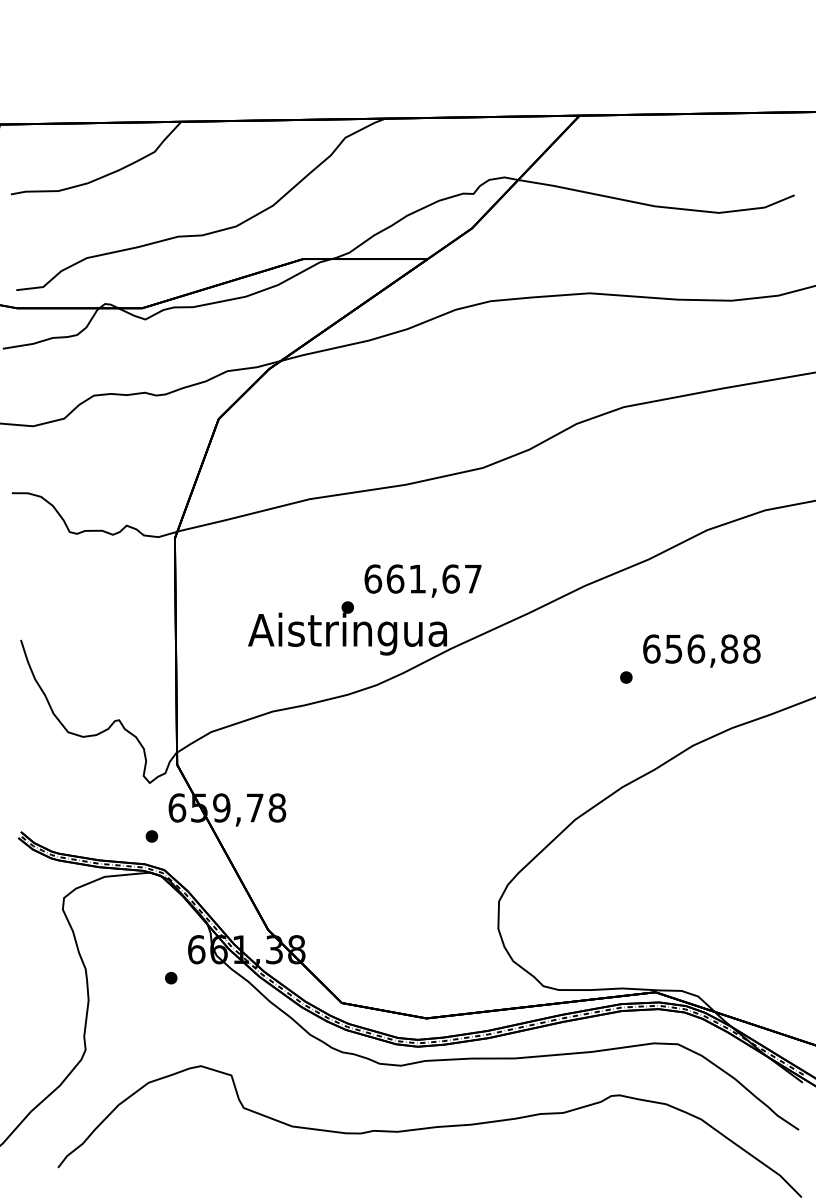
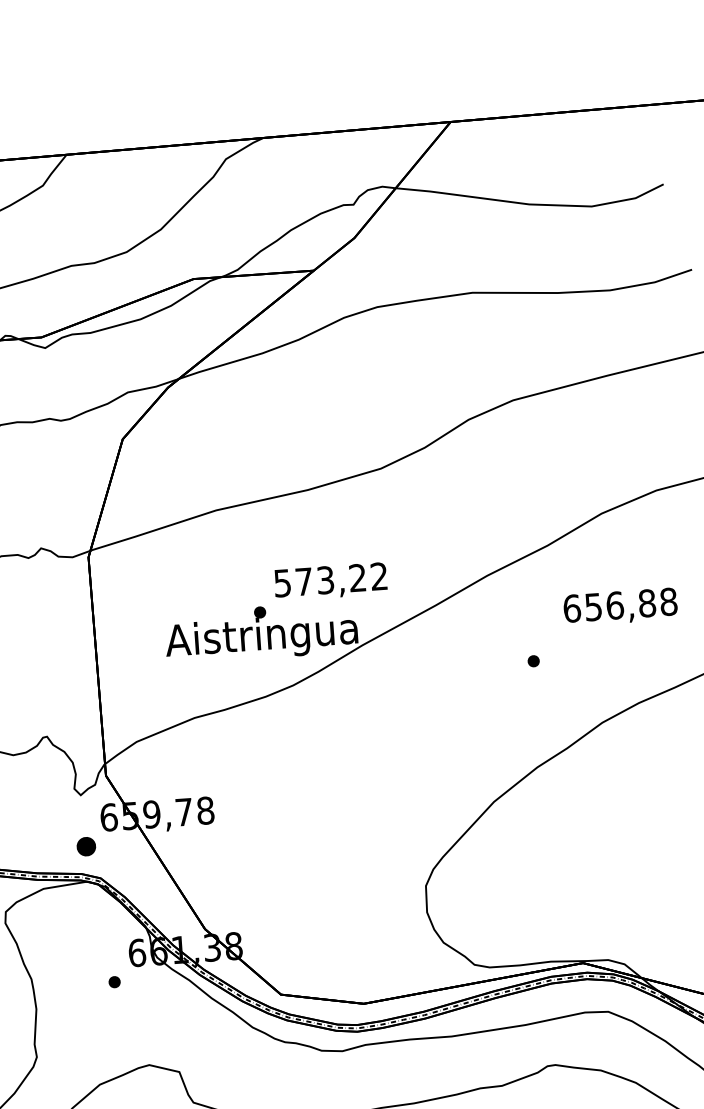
text: (422, 578) -> (330, 579), 661,67 -> 573,22
text: (701, 650) -> (620, 606), moved
part: (151, 836) -> (86, 846), size x1.6

